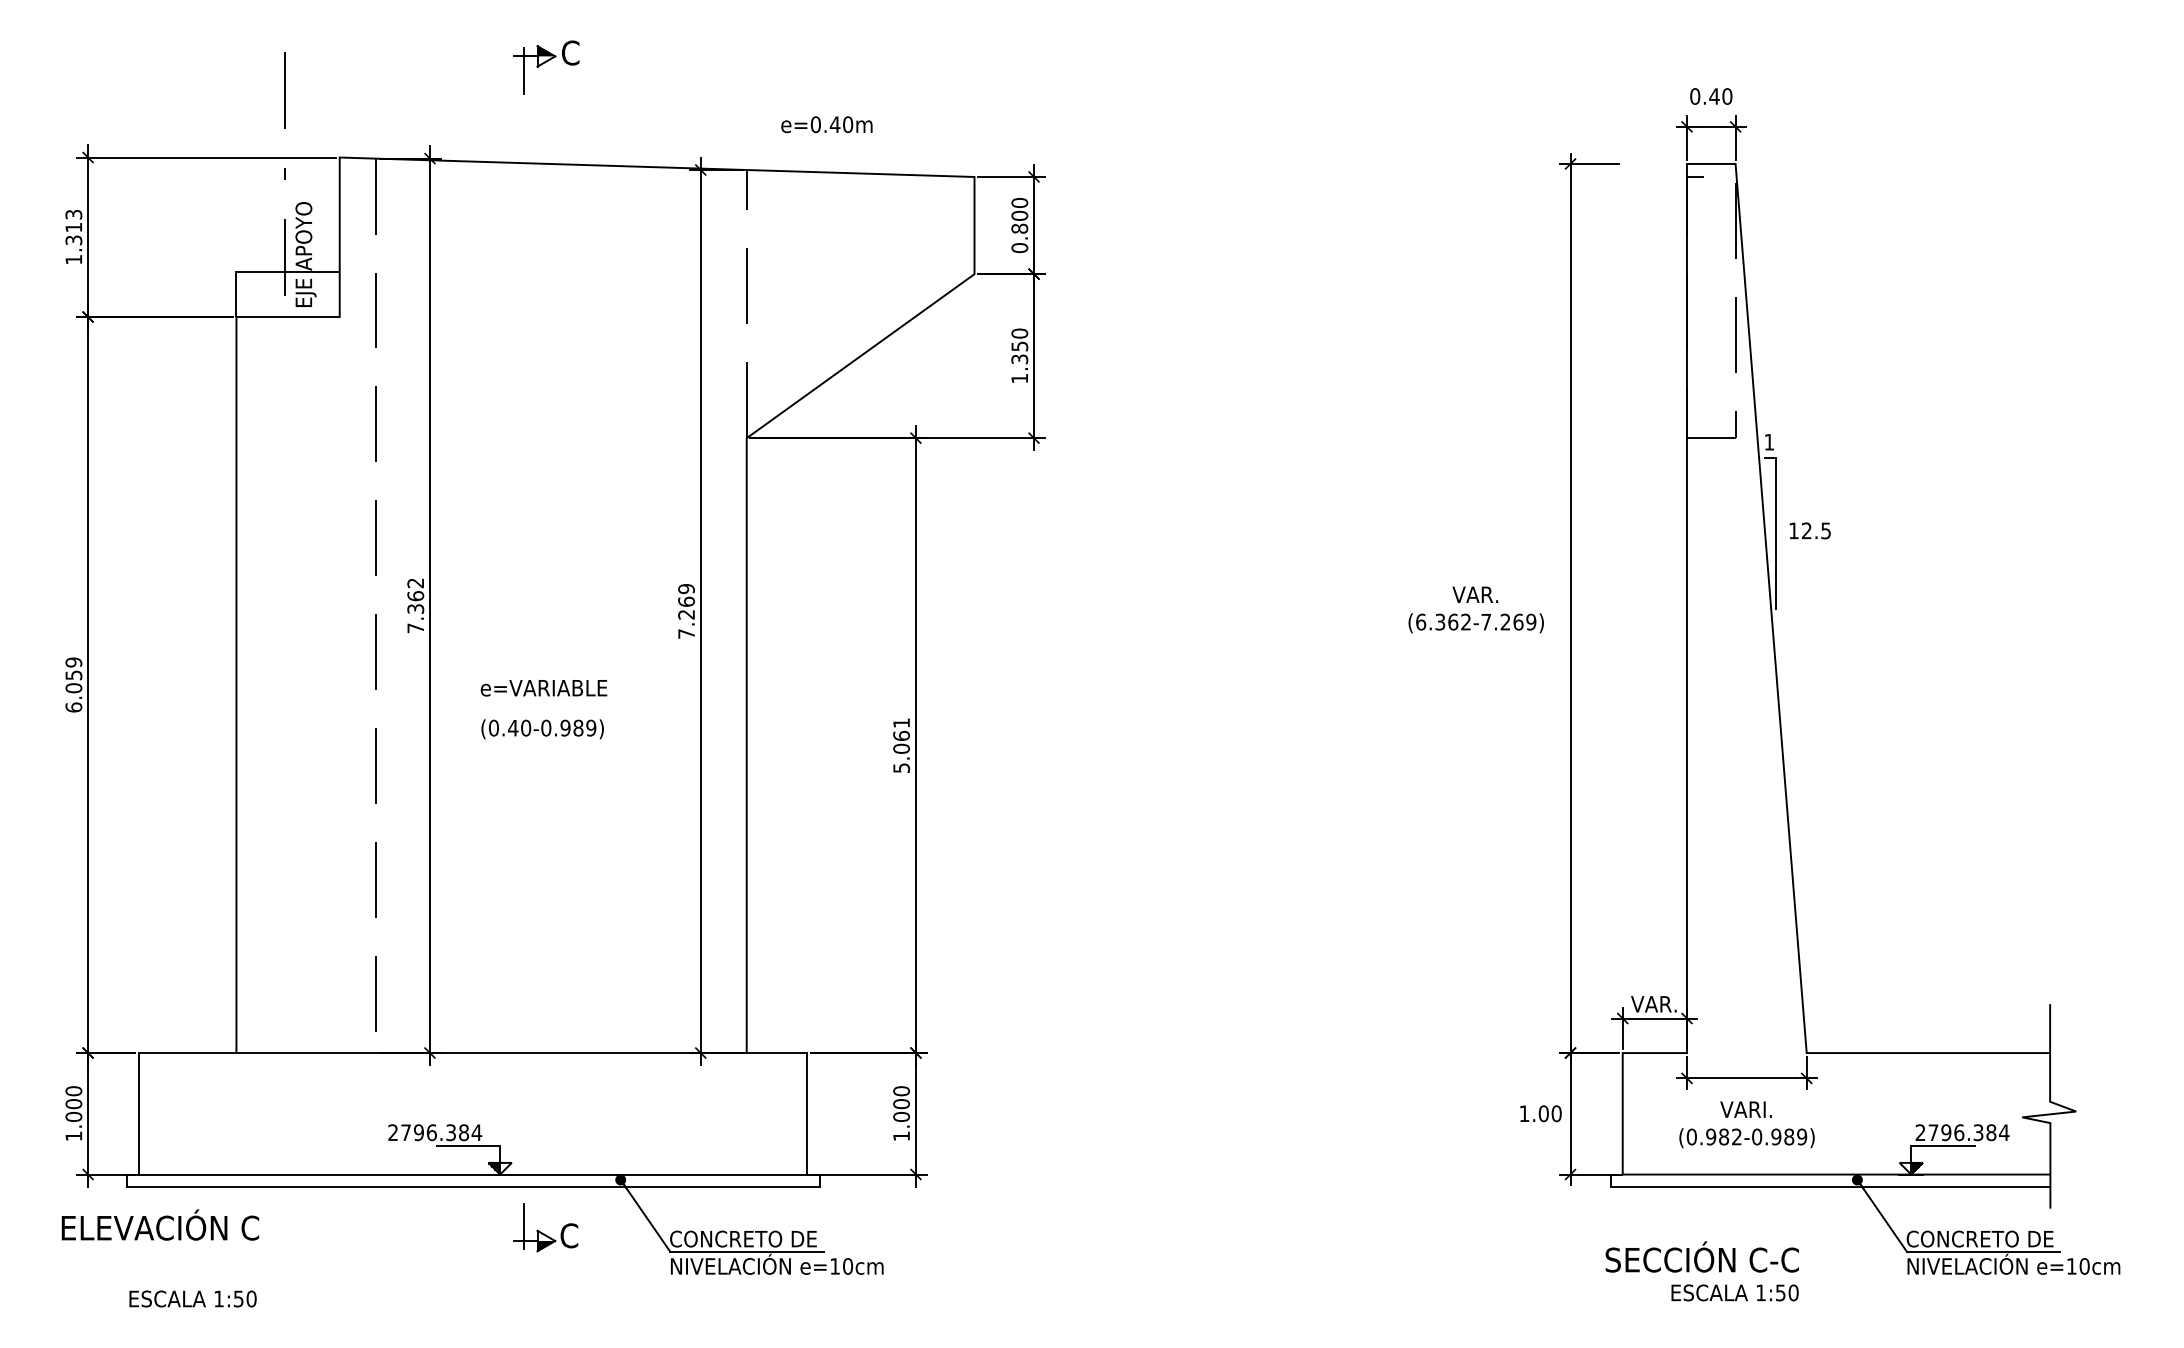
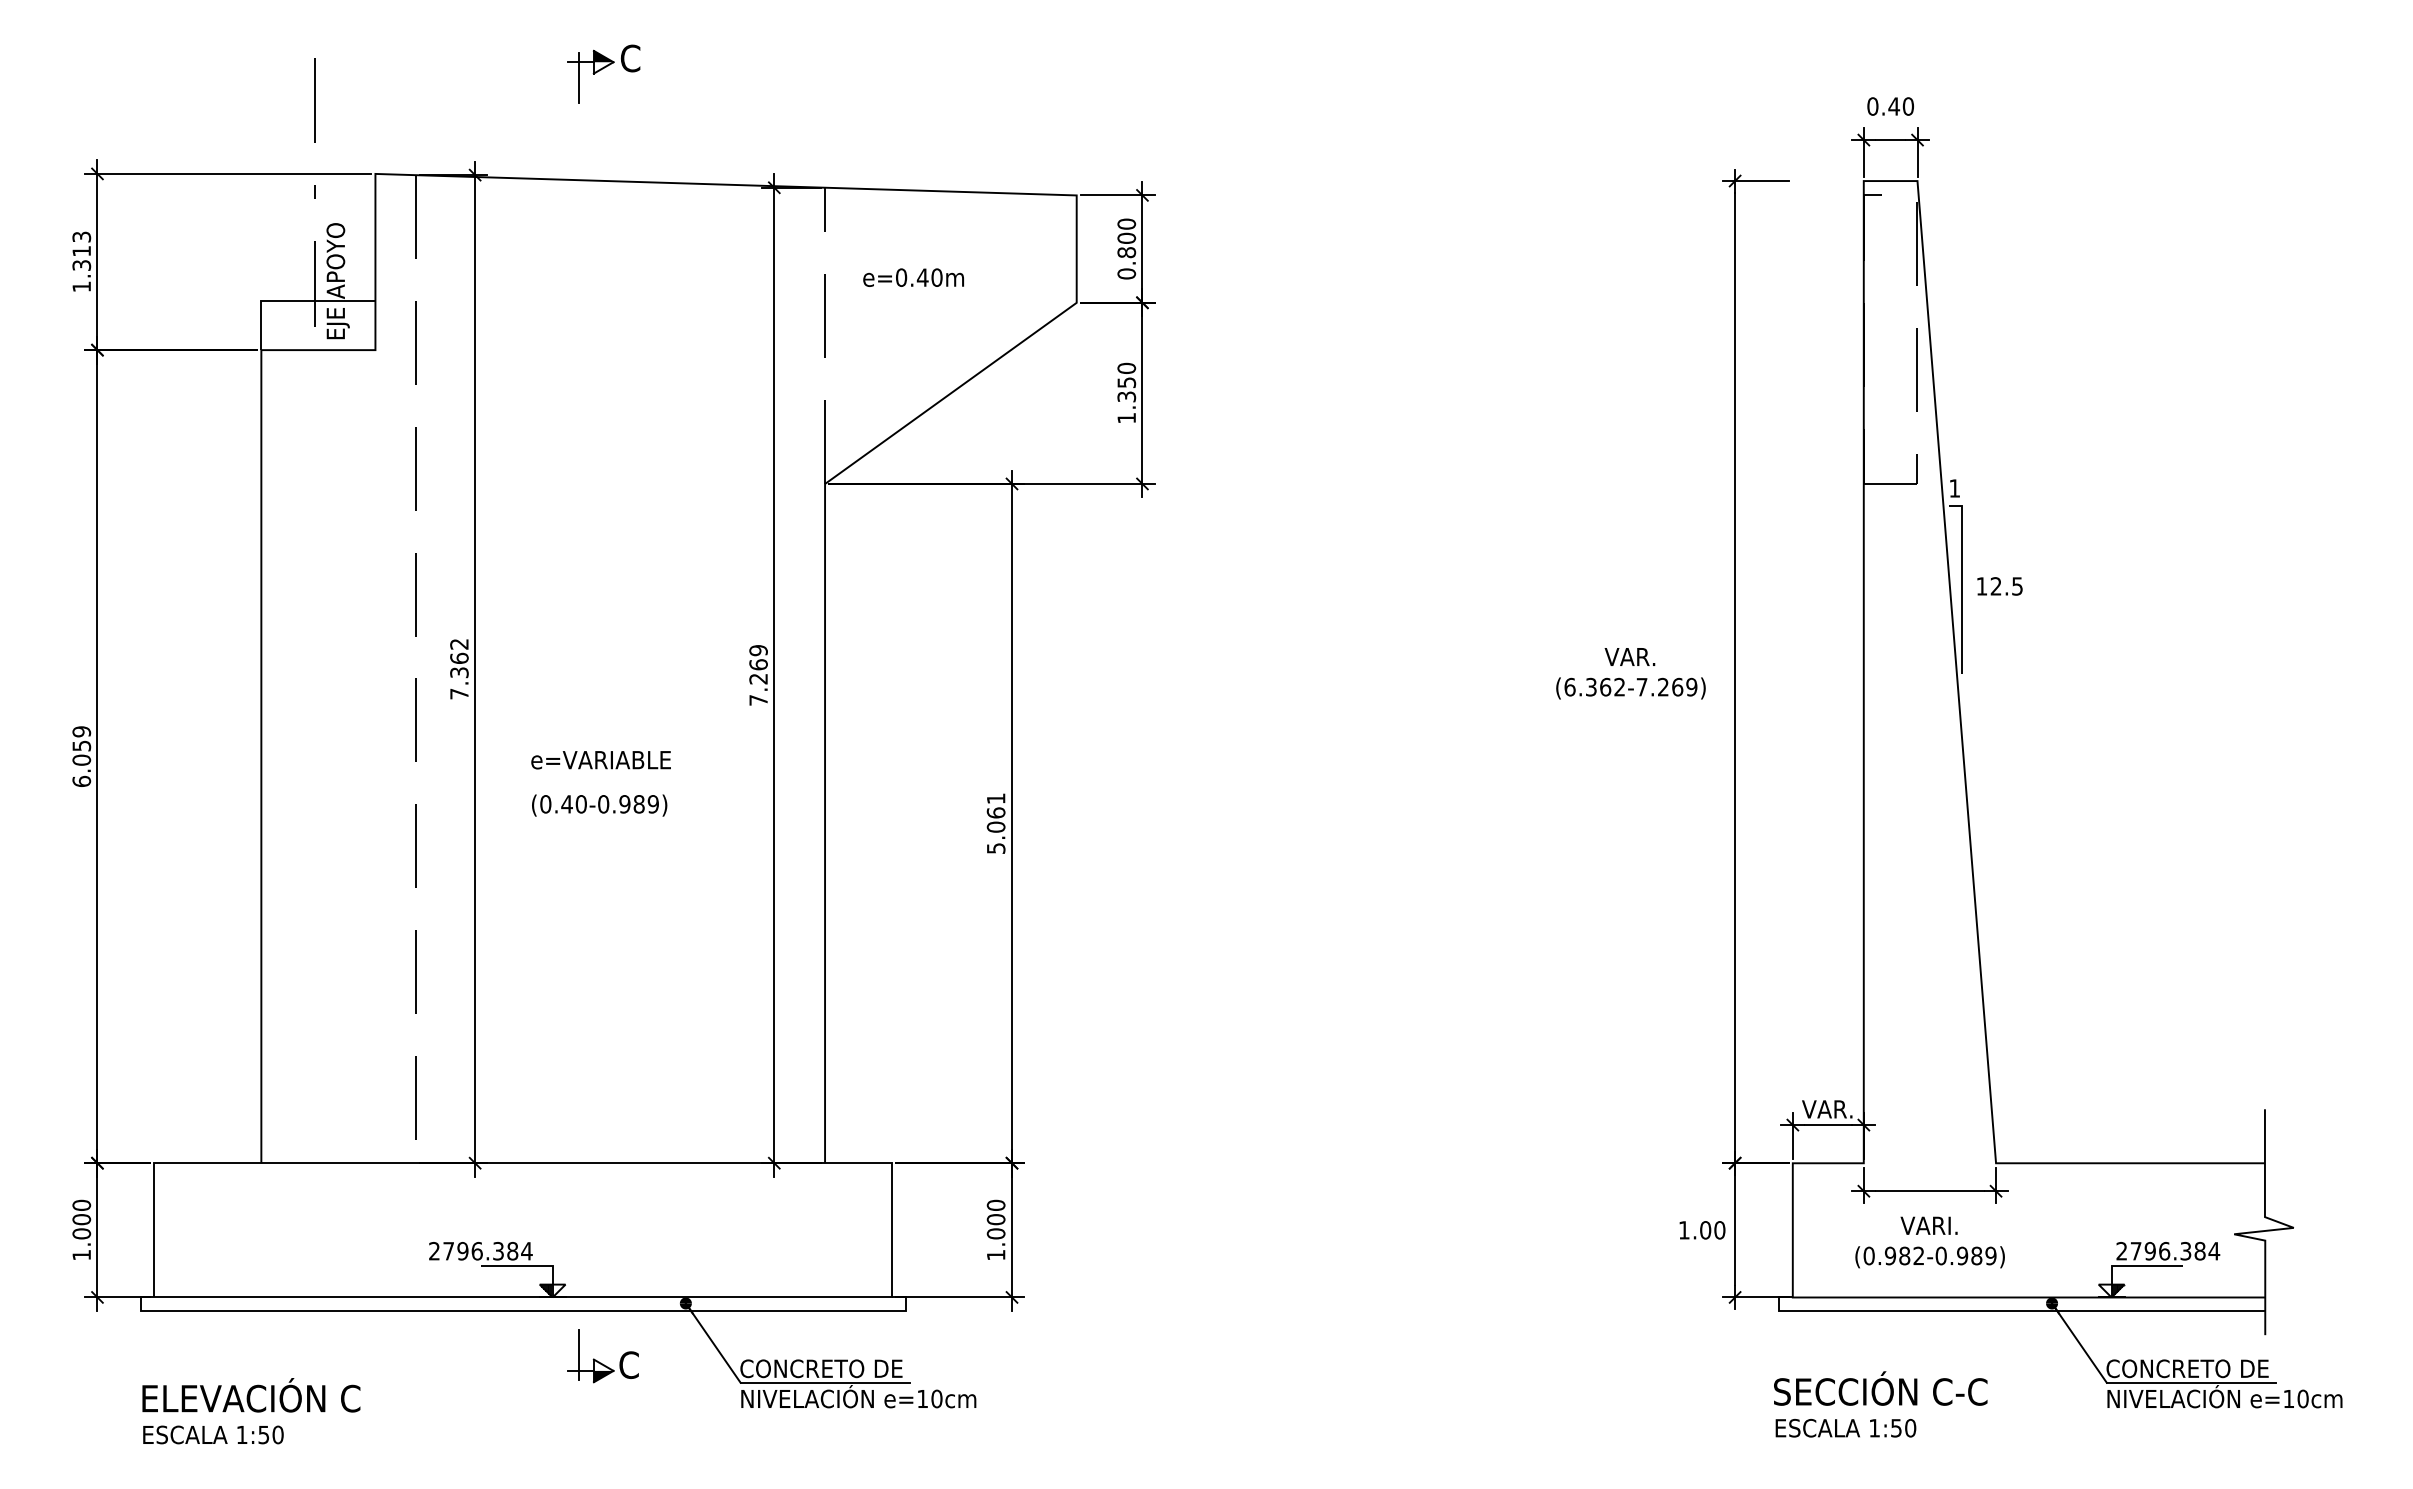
text: (826, 124) -> (913, 277), moved
text: (160, 1225) -> (251, 1395), moved
text: (1734, 1293) -> (1845, 1428), moved

